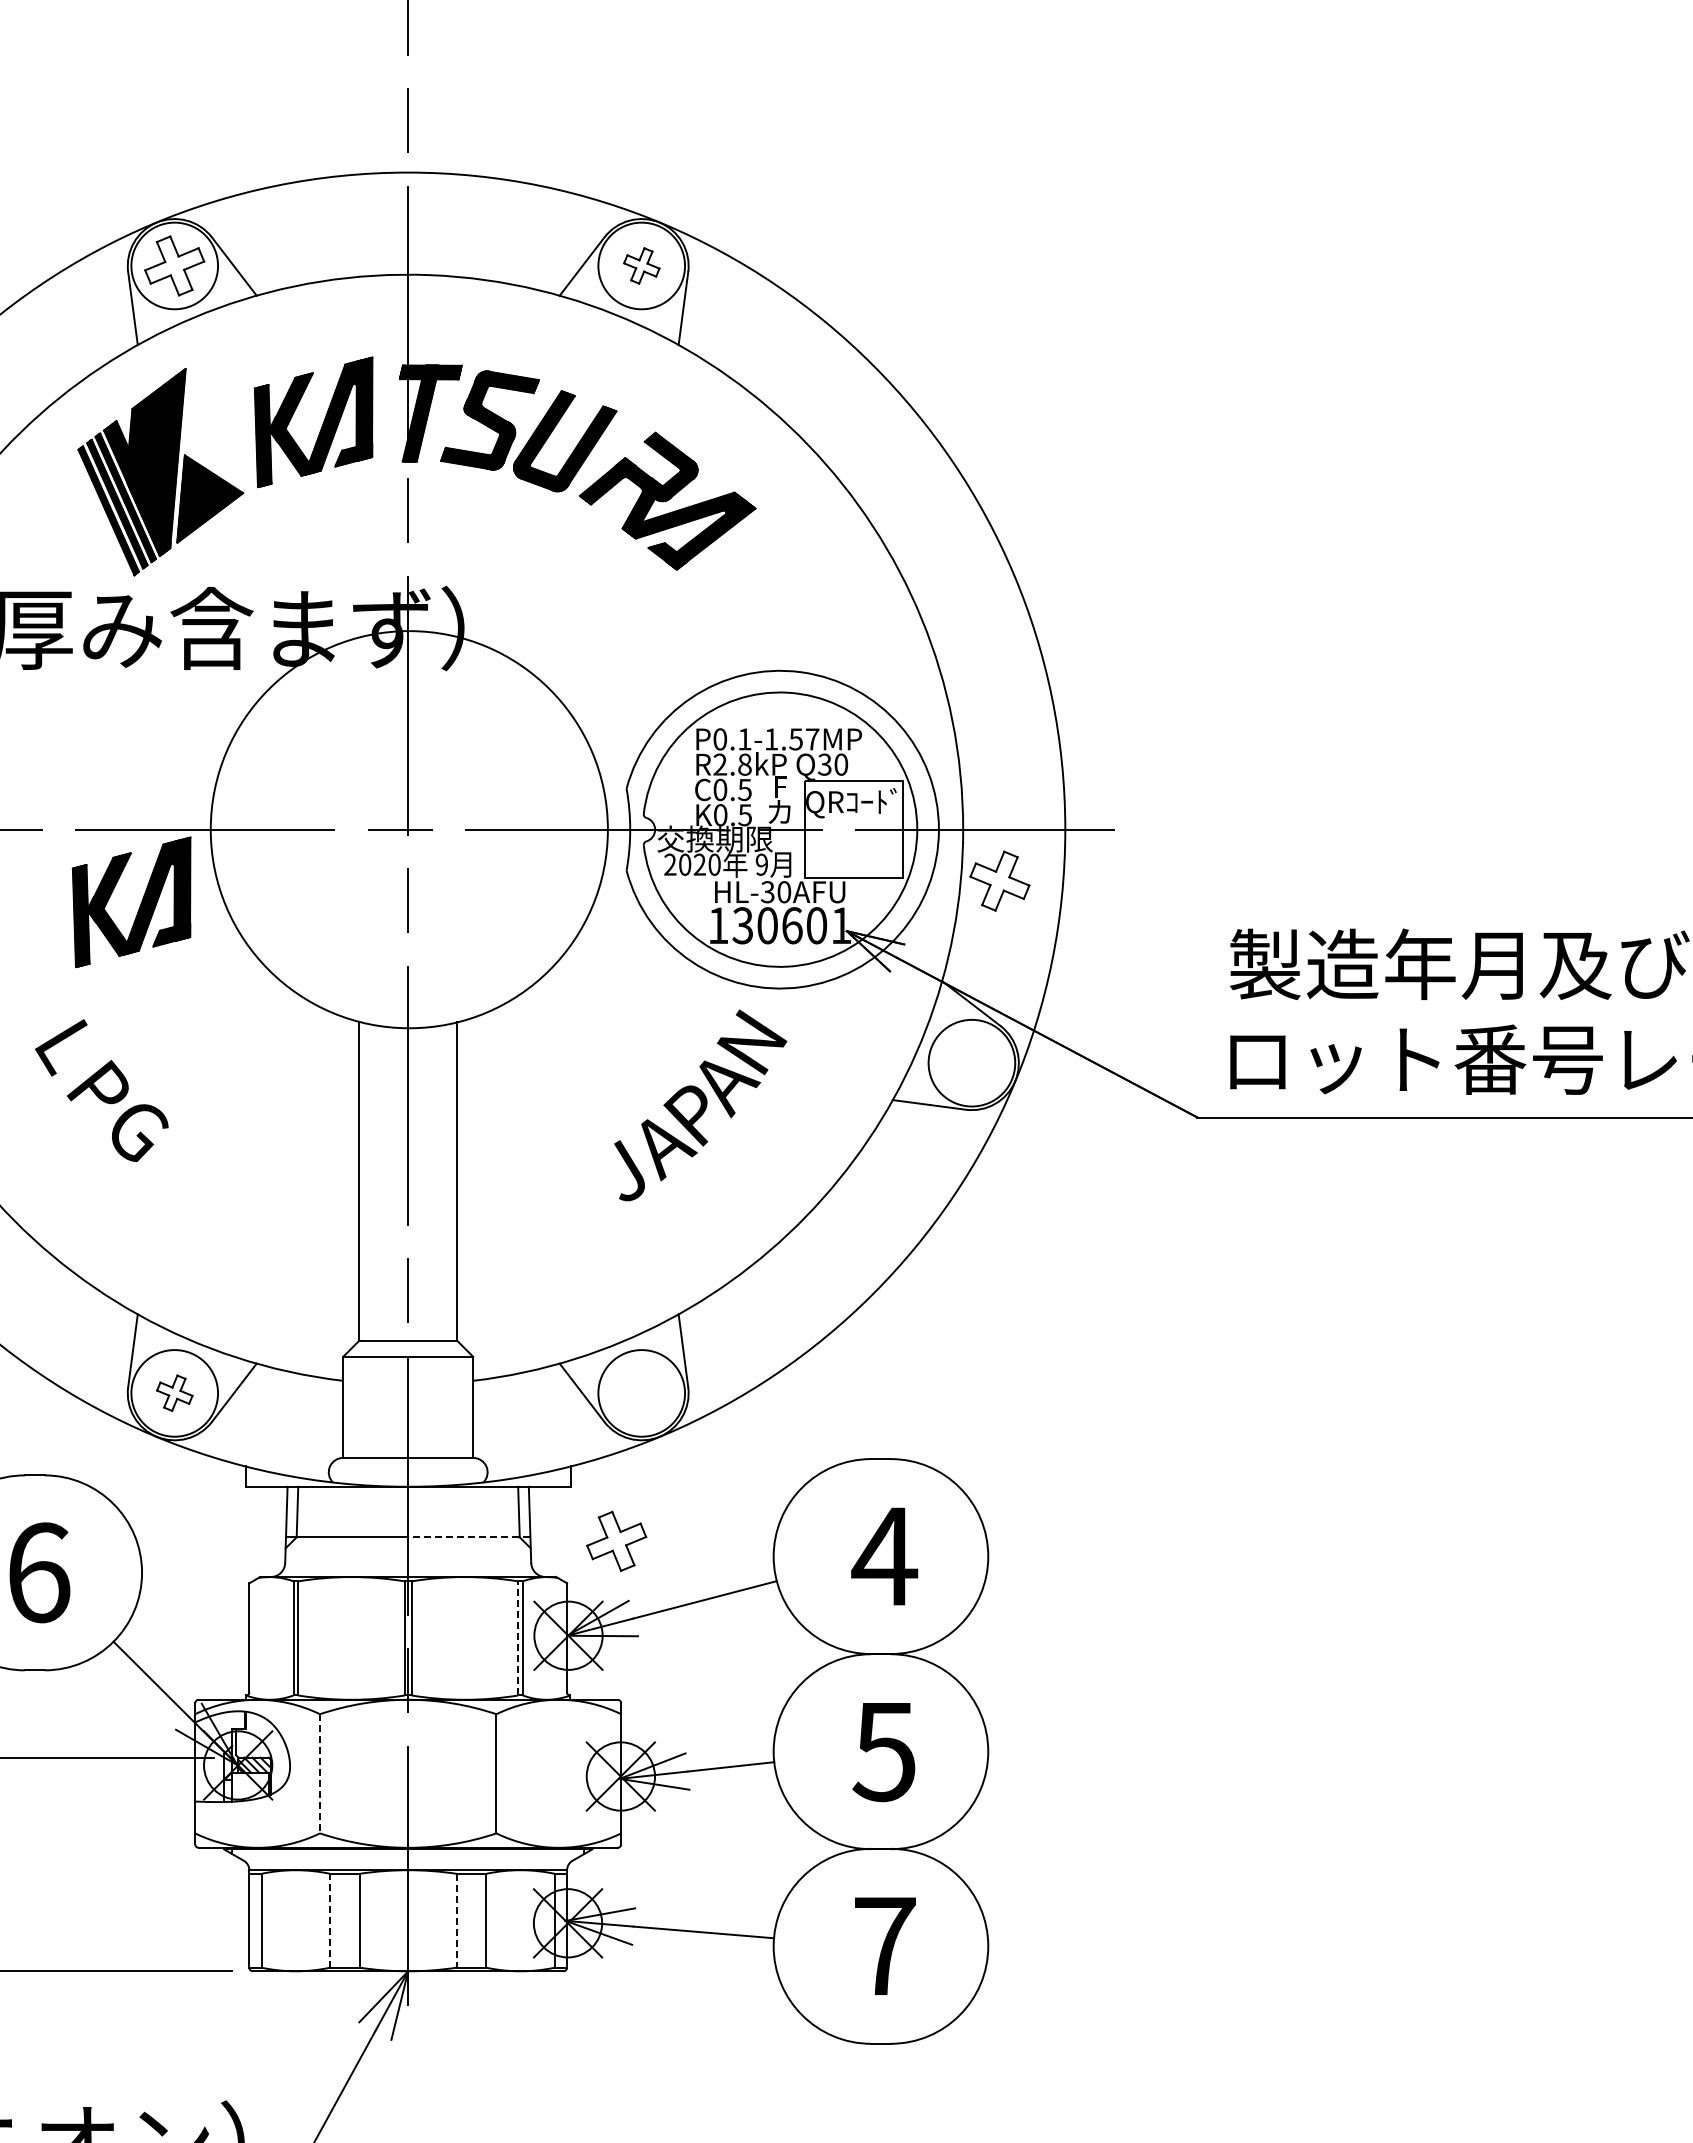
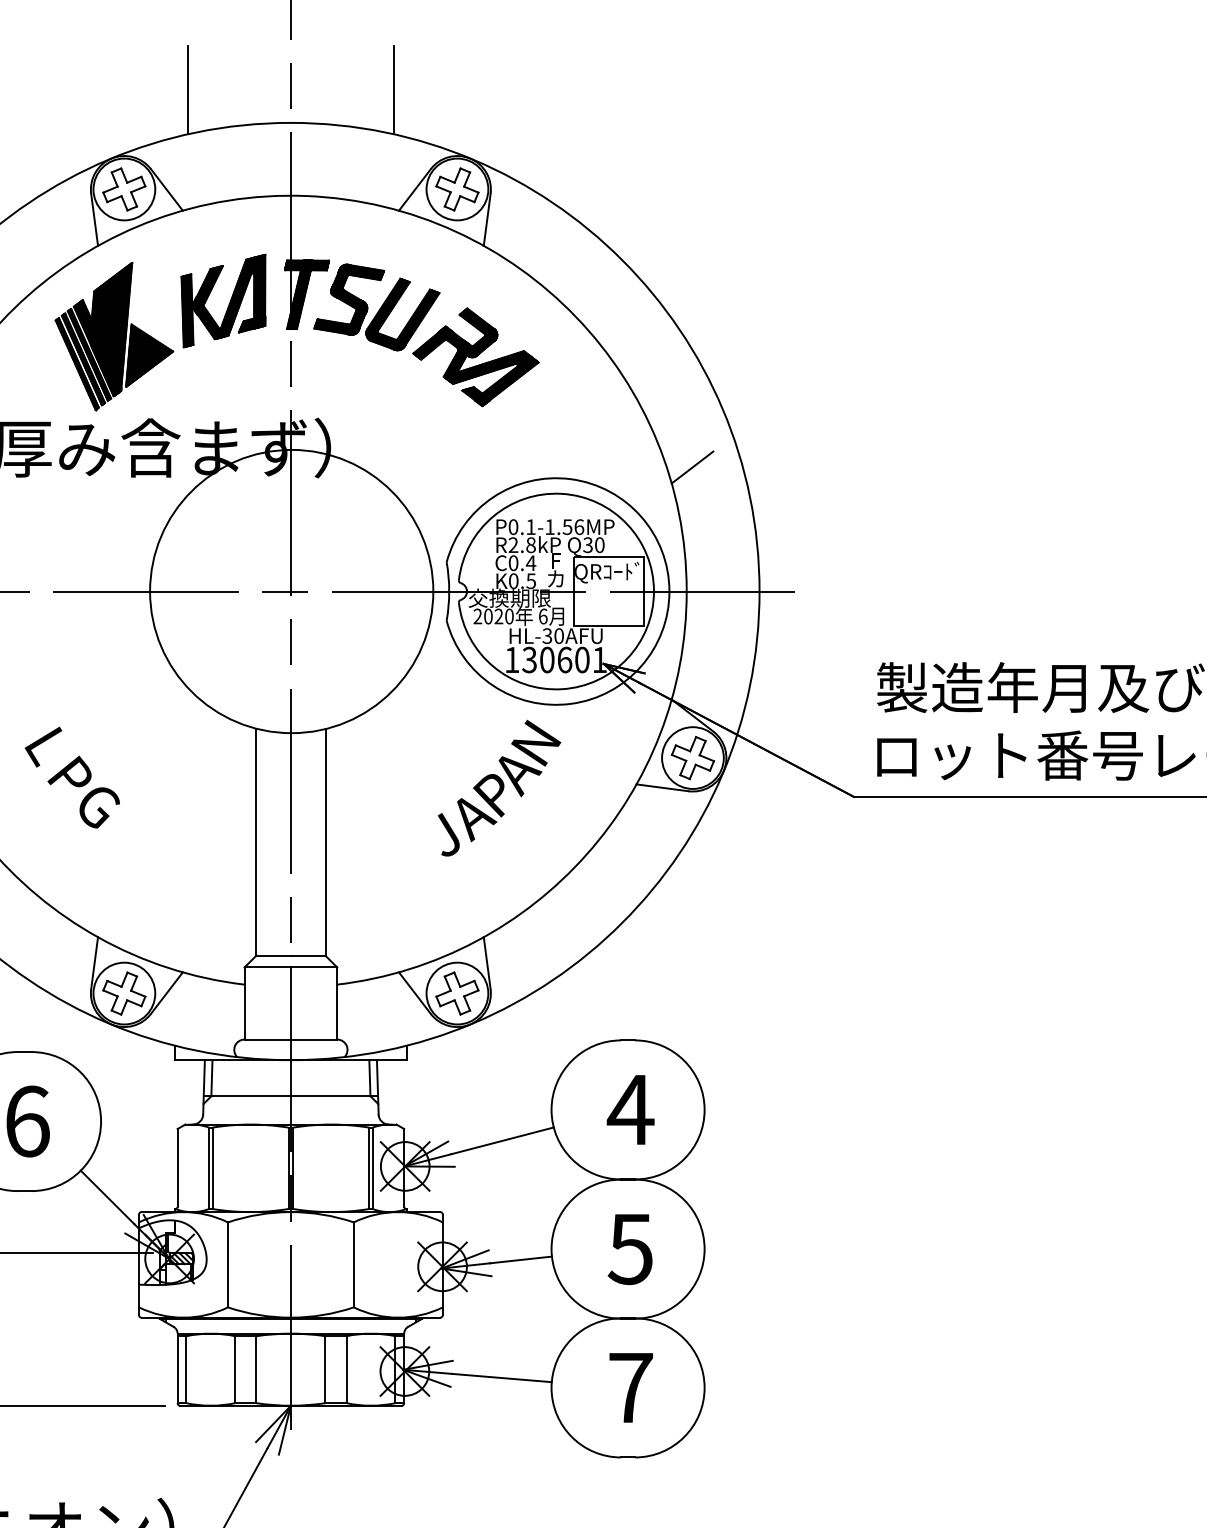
line: (263, 126) -> (187, 90), added
line: (552, 126) -> (393, 90), added
part: (641, 265) -> (457, 189), size x1.67
line: (971, 655) -> (692, 467), added
text: (812, 739) -> (579, 527), P0.1-1.57MP -> P0.1-1.56MP
text: (744, 790) -> (530, 563), C0.5 -> C0.4
text: (761, 864) -> (542, 616), 9 -> 6
part: (999, 880) -> (692, 757), moved
part: (139, 906) -> (99, 646), removed
part: (174, 1392) -> (124, 992), size x1.67
line: (468, 1537) -> (333, 1096), dashed -> solid
part: (616, 1540) -> (457, 992), moved
line: (518, 1637) -> (369, 1167), dashed -> solid
line: (319, 1773) -> (227, 1264), dashed -> solid
line: (330, 1920) -> (235, 1369), dashed -> solid
line: (456, 1920) -> (325, 1369), dashed -> solid

